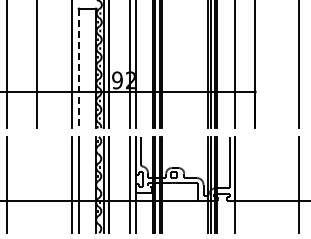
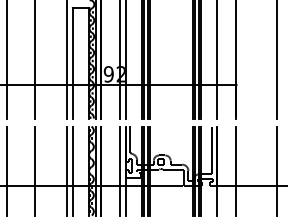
line: (78, 68) -> (72, 63), dashed -> solid
line: (37, 184) -> (34, 170), added
line: (255, 184) -> (236, 170), added

